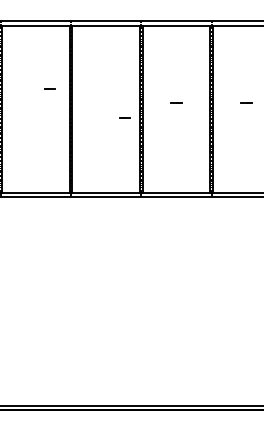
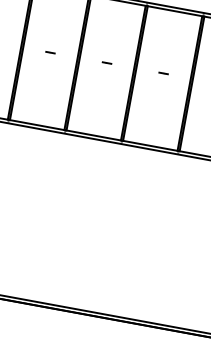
line: (49, 88) -> (50, 52), moved
line: (124, 117) -> (106, 62), moved

